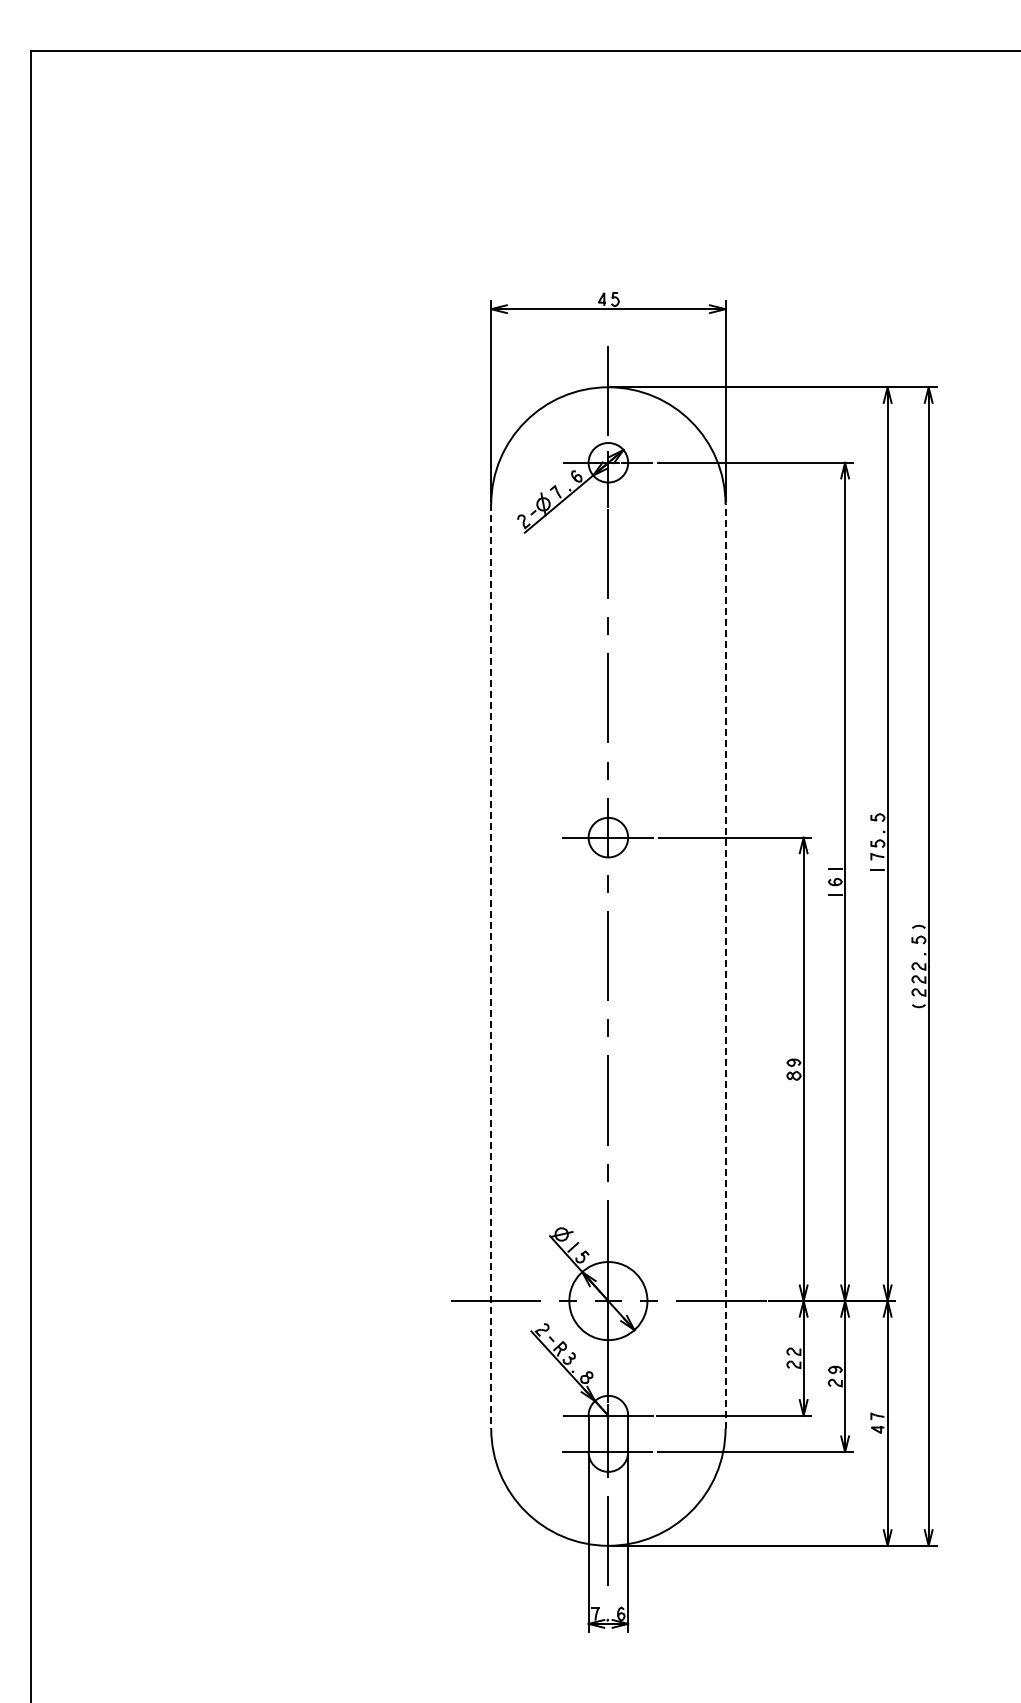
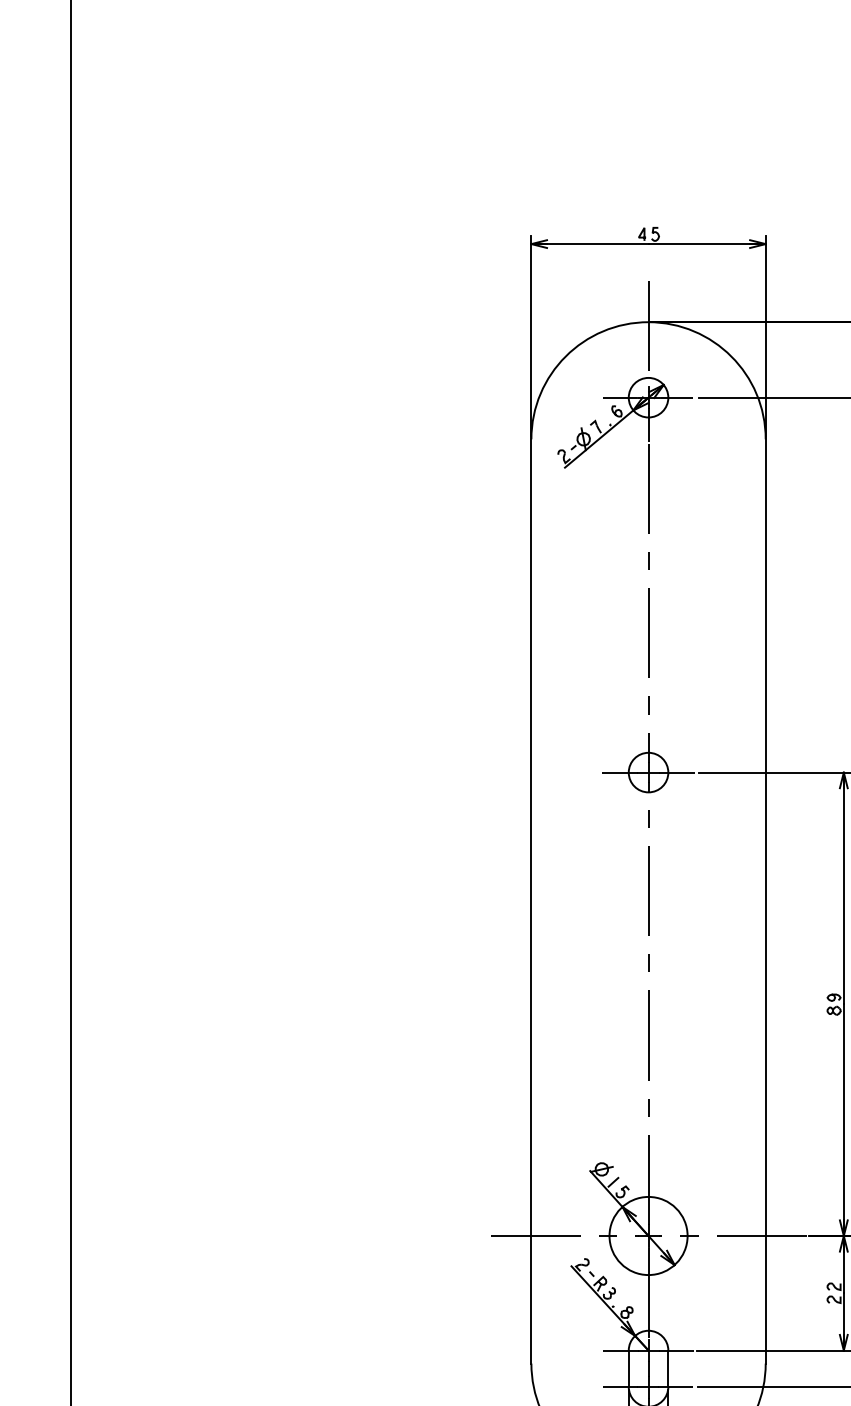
line: (725, 966) -> (765, 901), dashed -> solid
line: (491, 967) -> (531, 902), dashed -> solid

